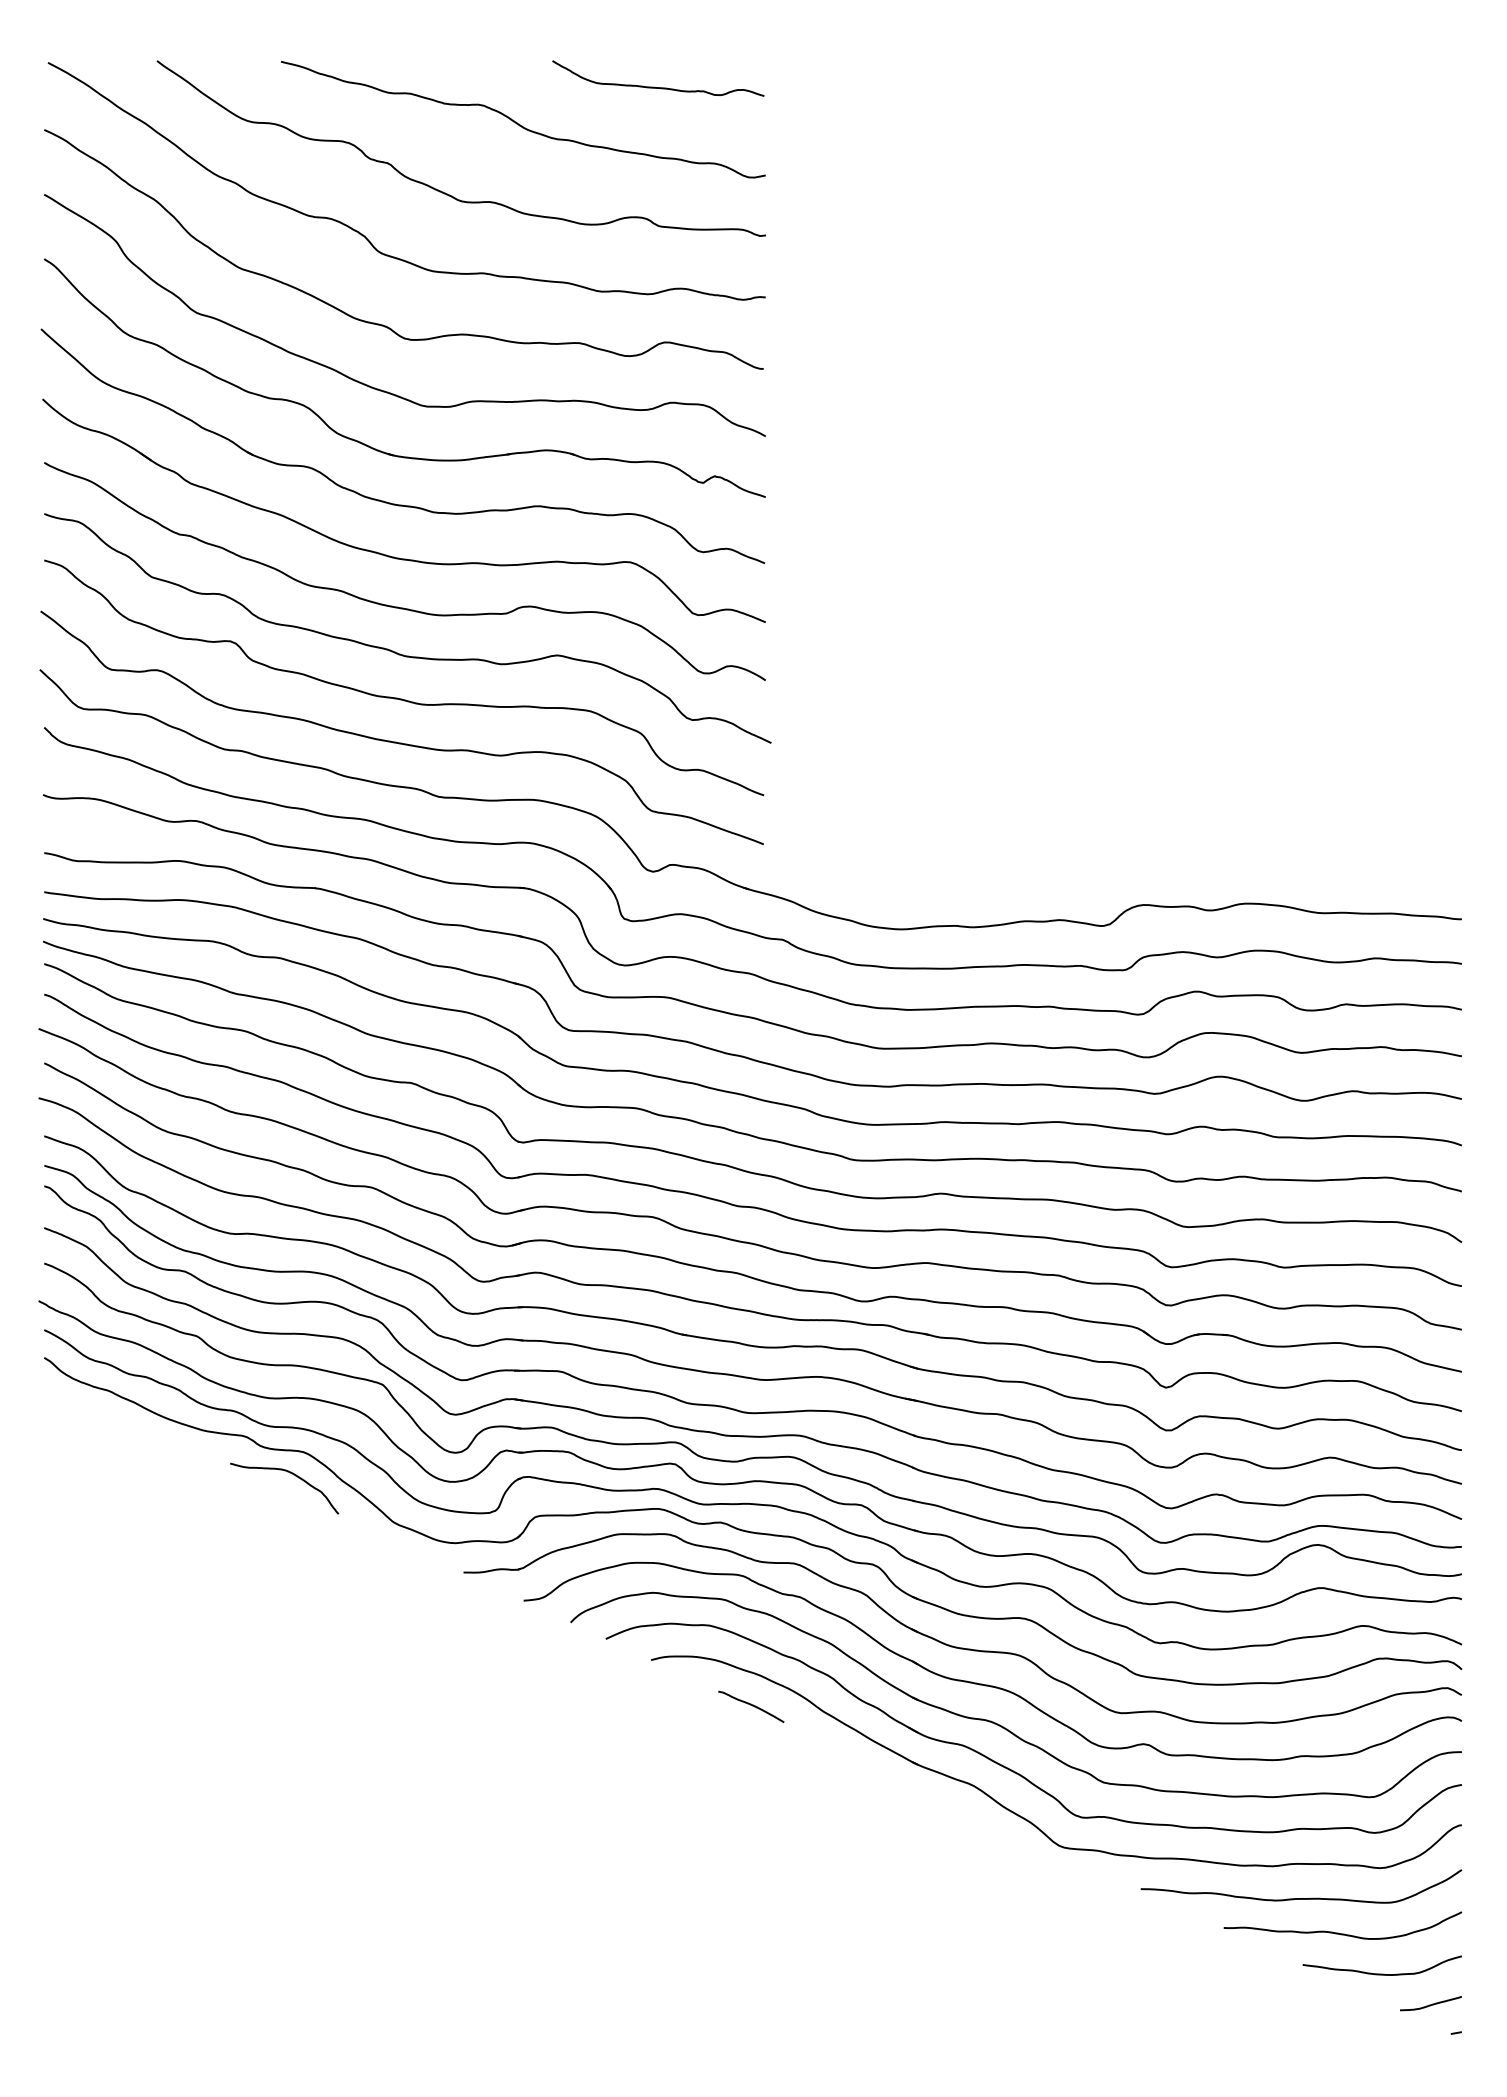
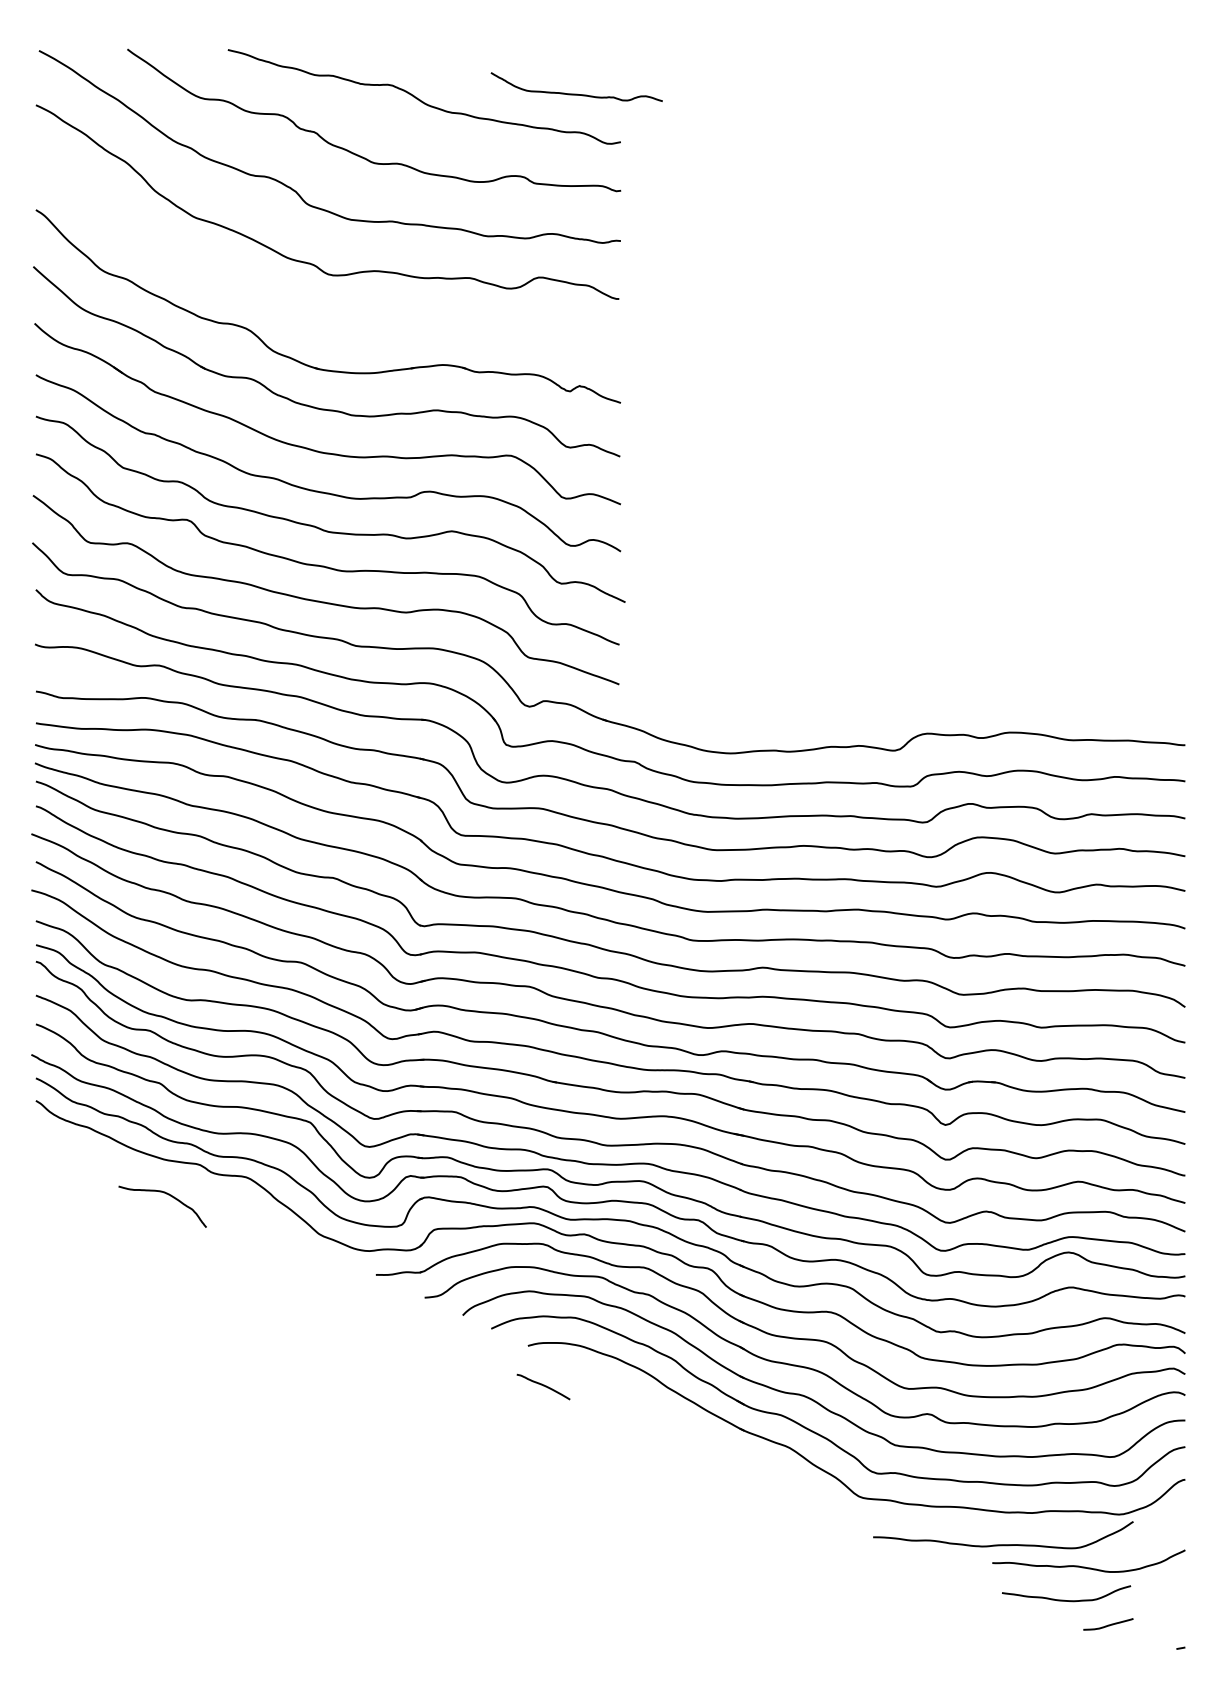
curve: (654, 86) -> (573, 93), moved
curve: (378, 388) -> (306, 314), removed
curve: (289, 1473) -> (166, 1194), moved
curve: (751, 1705) -> (543, 1385), moved
curve: (1301, 1898) -> (1003, 1544), moved
curve: (1381, 1973) -> (1065, 1599), moved
curve: (1430, 2004) -> (1108, 1625), moved

